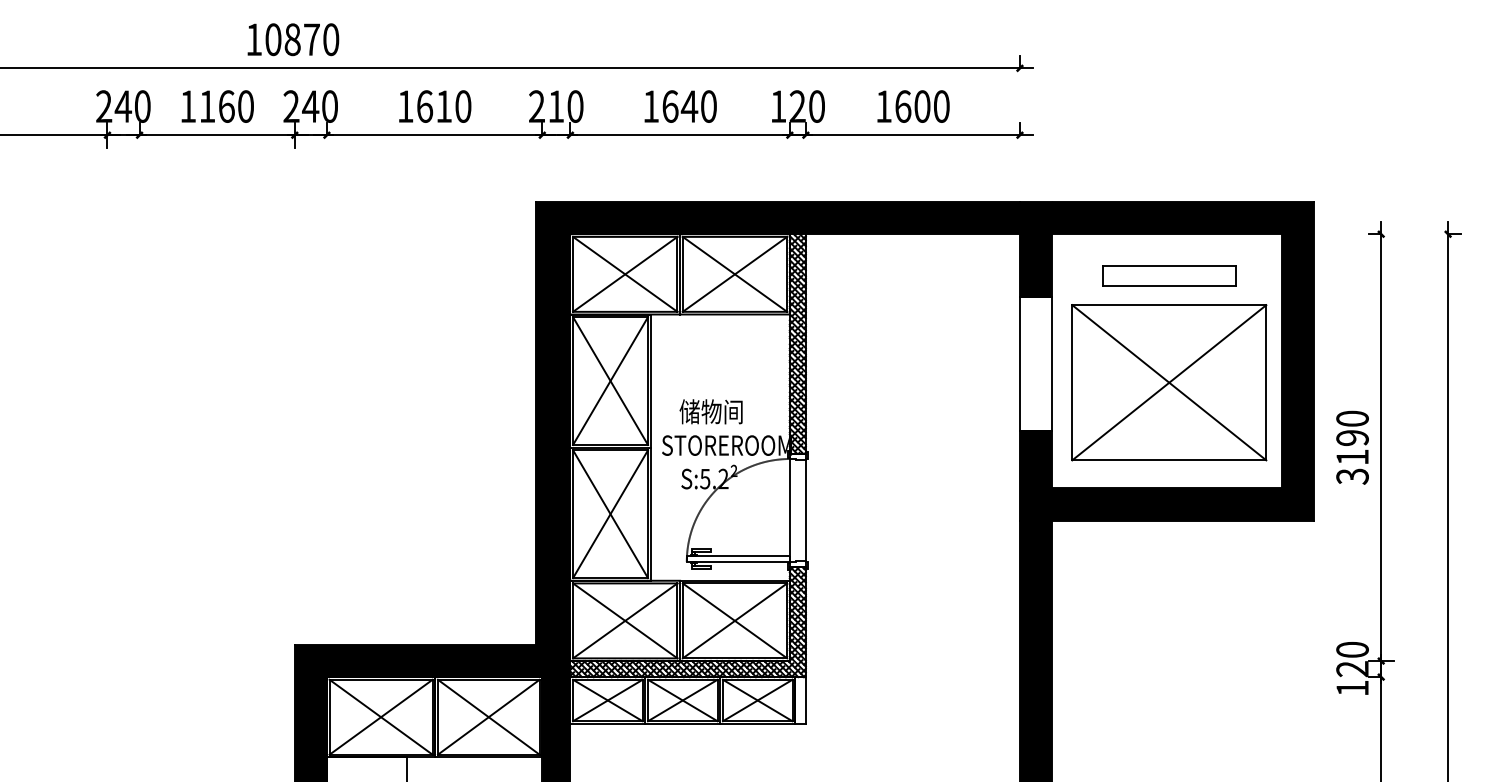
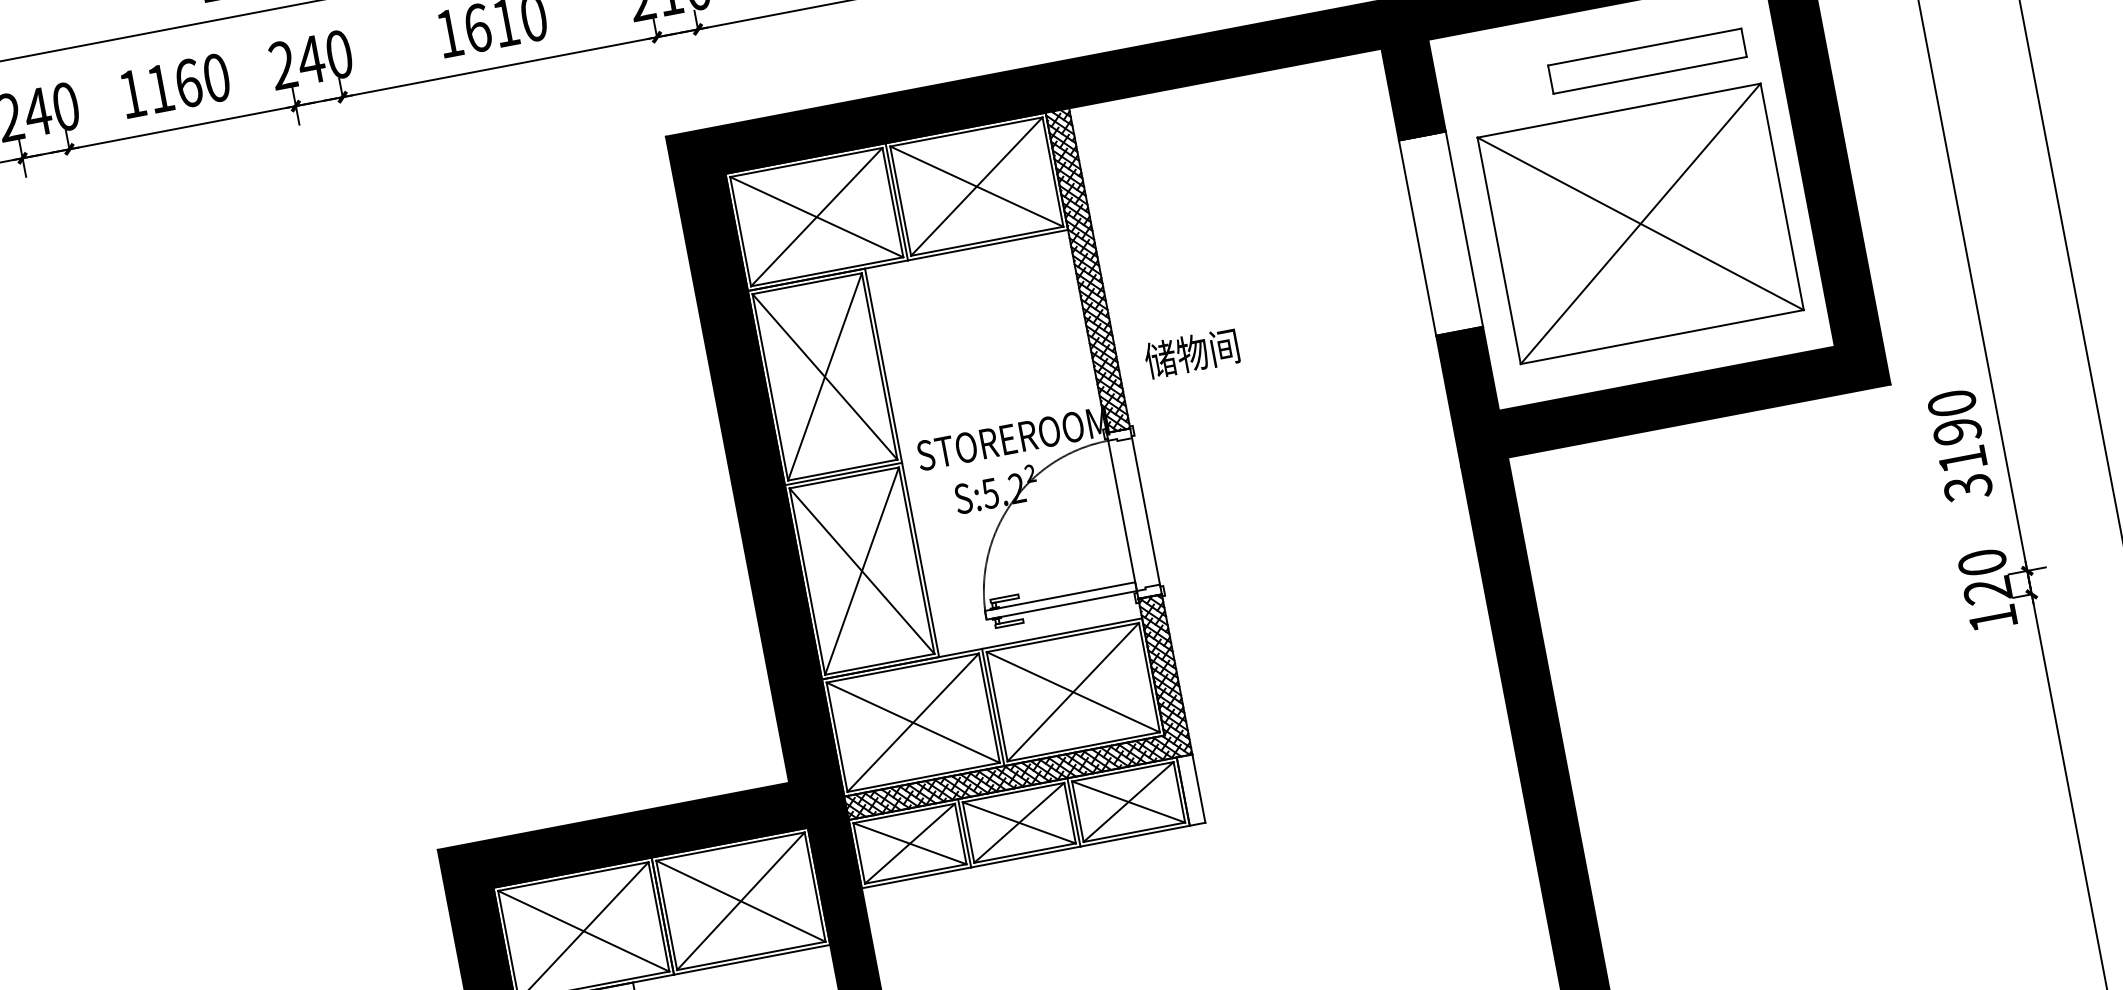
part: (1169, 275) -> (1647, 60), moved
text: (710, 411) -> (1190, 353), moved
text: (1352, 447) -> (1959, 445), moved

